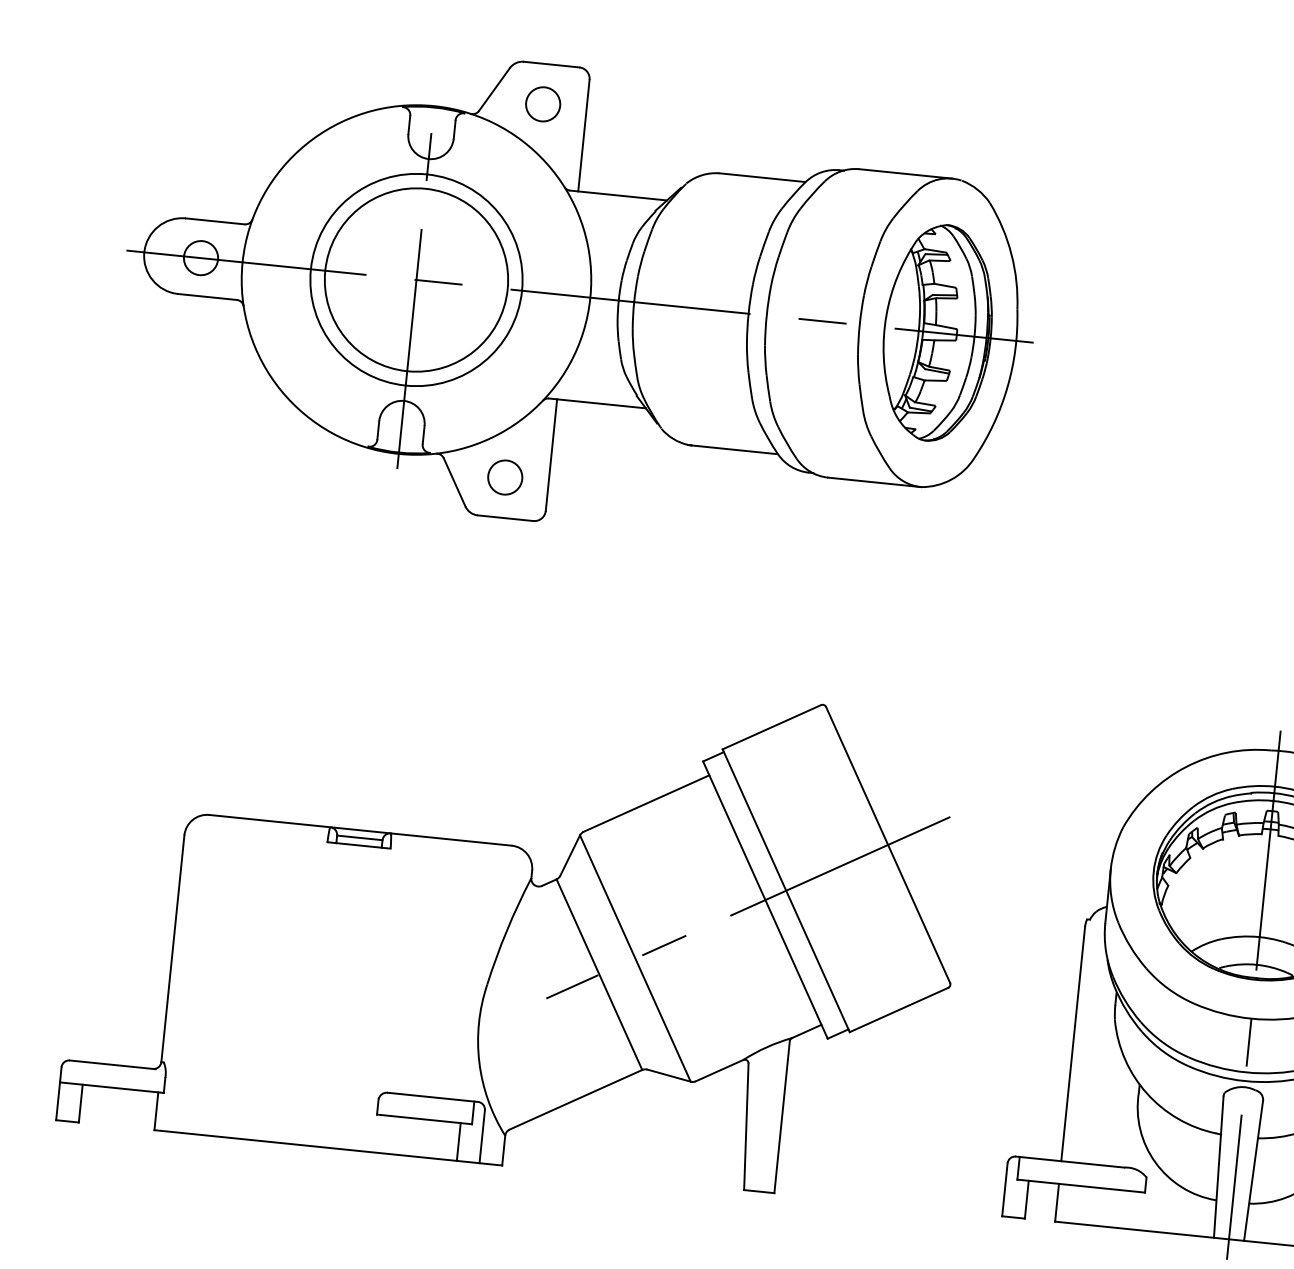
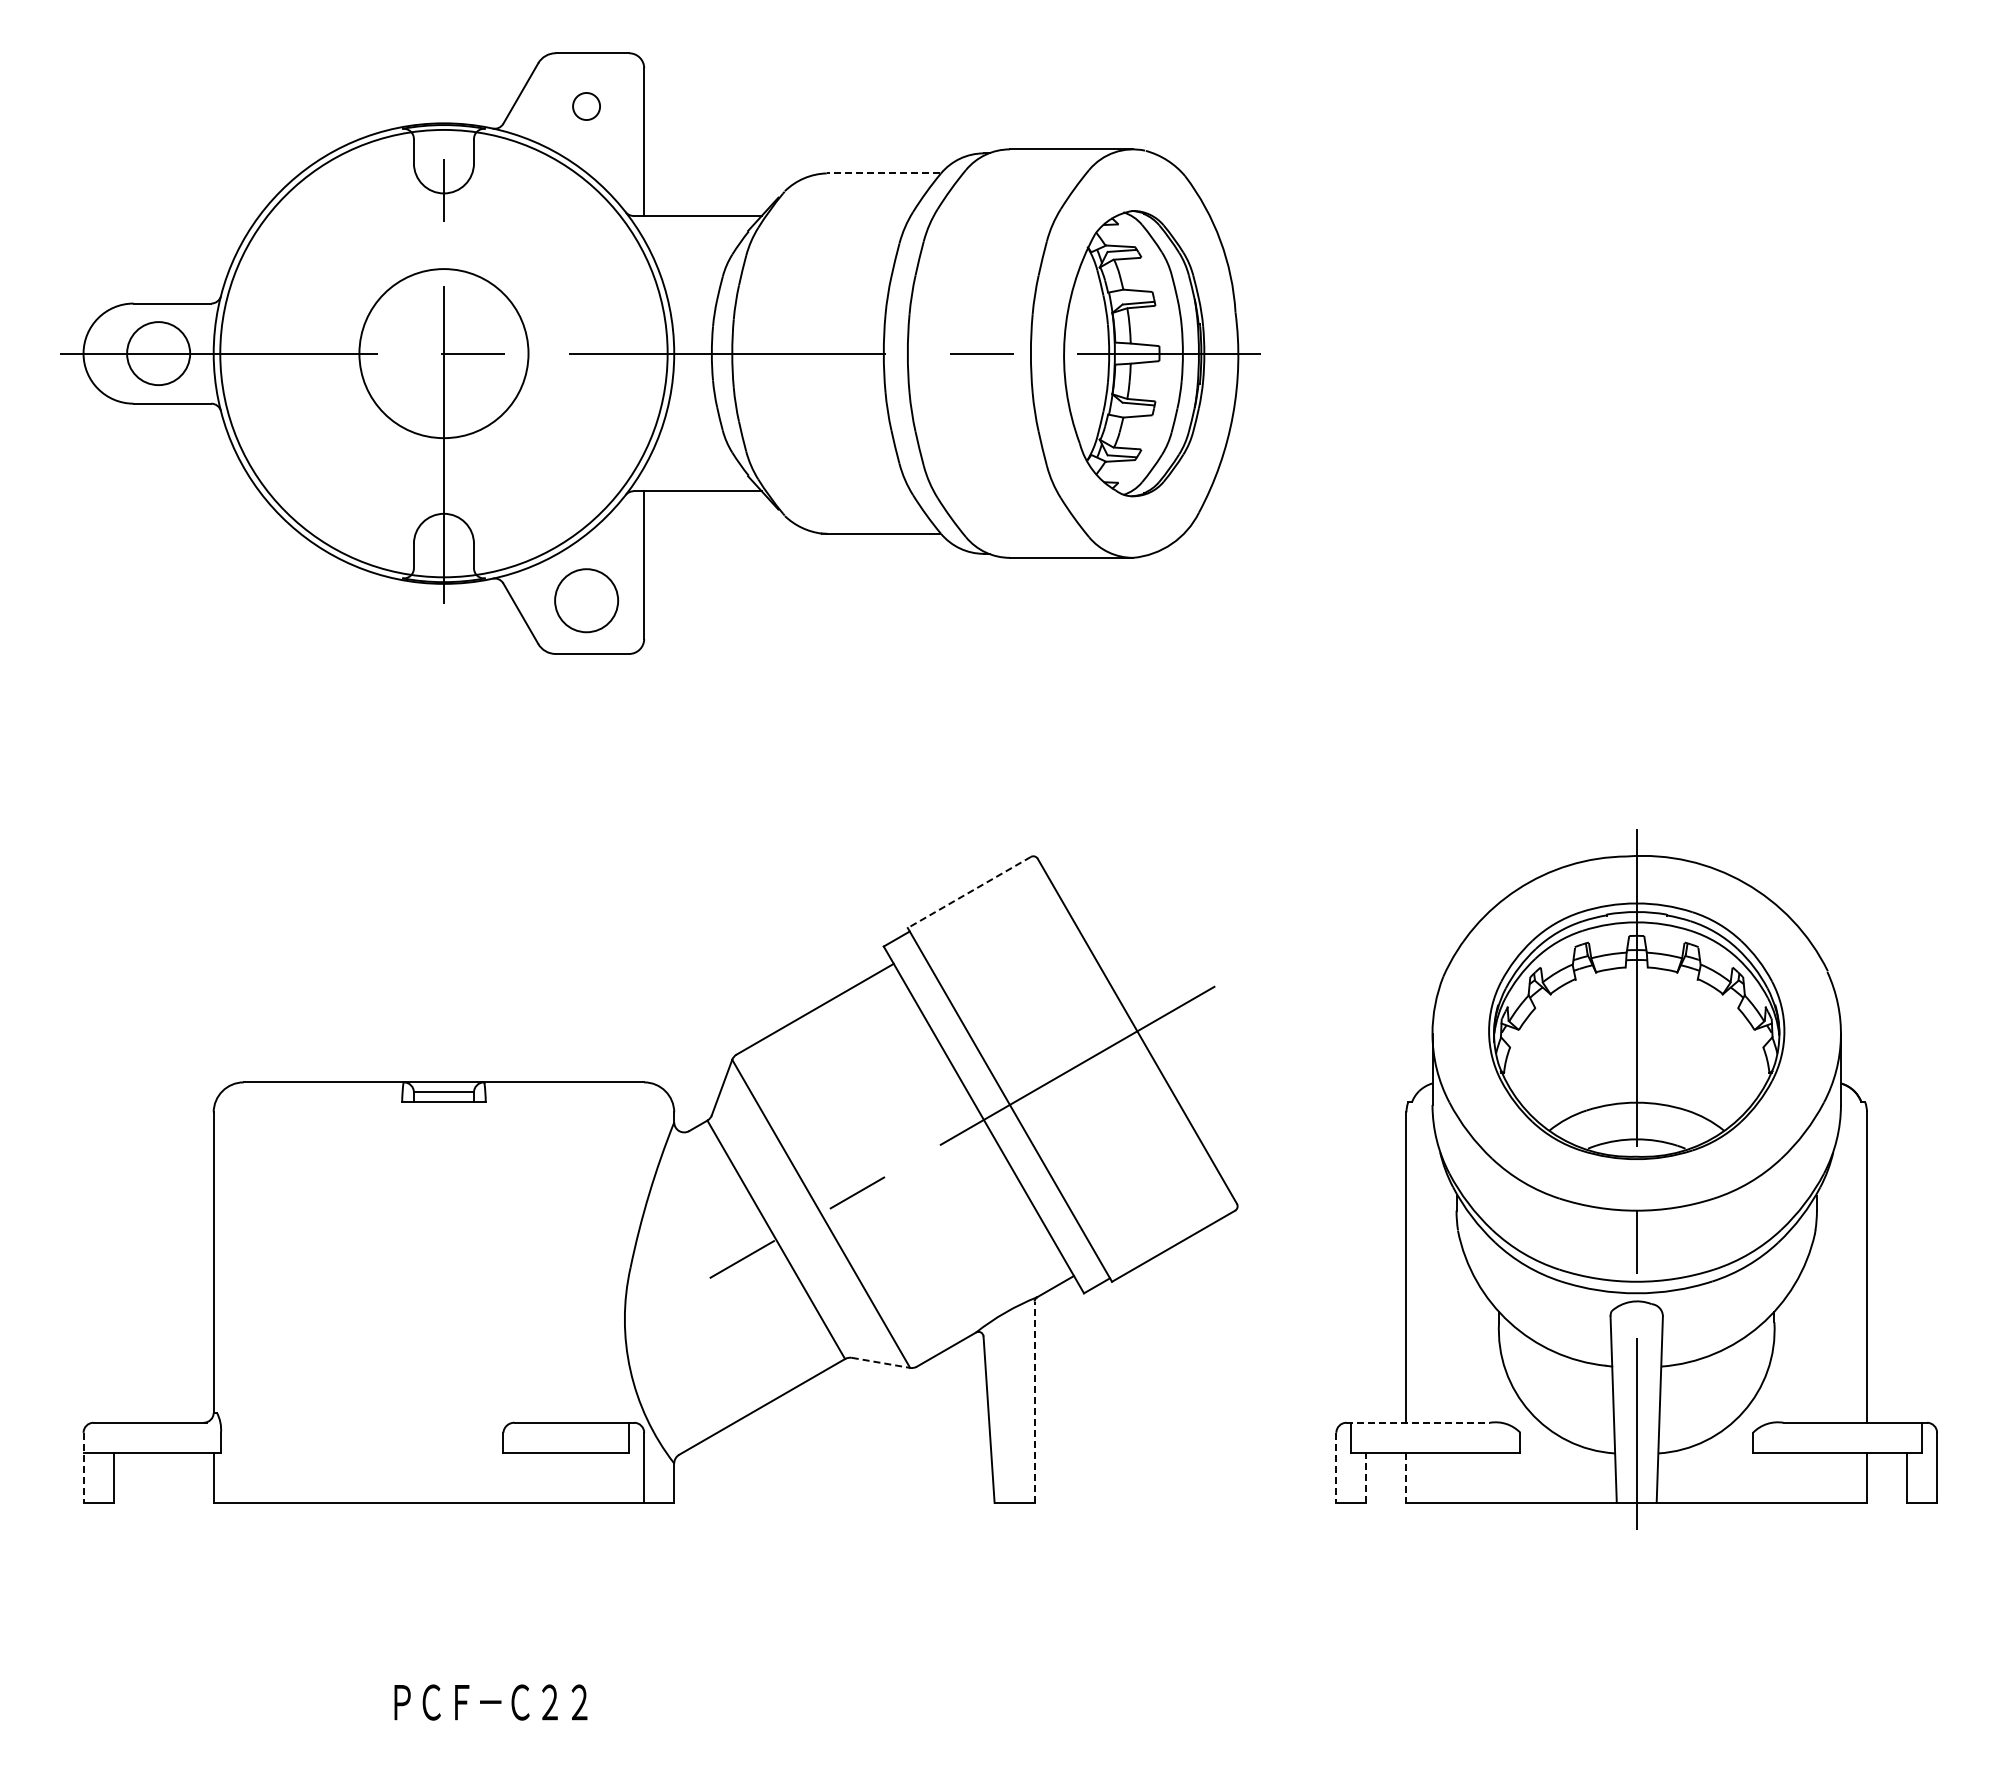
circle: (543, 104) -> (586, 106), size x0.6
line: (762, 177) -> (883, 173), solid -> dashed
circle: (200, 258) -> (158, 353), size x1.4
circle: (416, 279) -> (443, 353), size x0.7
circle: (416, 279) -> (443, 353), size x1.6
circle: (505, 477) -> (586, 600), size x1.4
line: (771, 727) -> (968, 892), solid -> dashed
line: (668, 1075) -> (880, 1362), solid -> dashed
line: (58, 1094) -> (83, 1468), solid -> dashed
line: (781, 1117) -> (1034, 1402), solid -> dashed
line: (459, 1141) -> (614, 1477), removed
line: (1070, 1161) -> (1418, 1422), solid -> dashed
line: (1004, 1190) -> (1336, 1468), solid -> dashed
line: (1026, 1199) -> (1366, 1477), solid -> dashed
line: (1057, 1203) -> (1406, 1478), solid -> dashed

